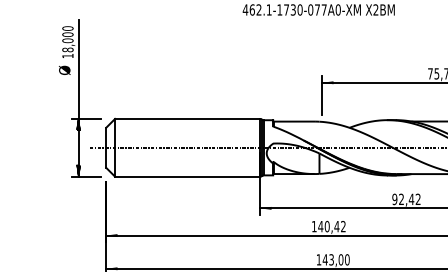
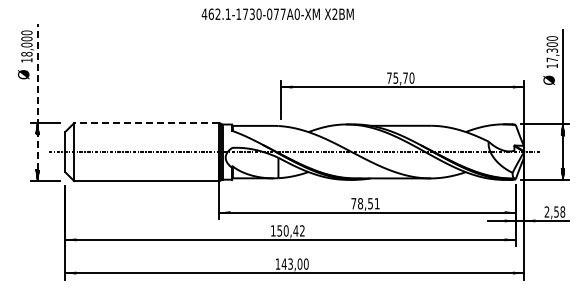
line: (78, 98) -> (37, 102), solid -> dashed
line: (187, 119) -> (146, 123), solid -> dashed
text: (406, 199) -> (365, 203), 92,42 -> 78,51
text: (320, 226) -> (279, 230), 140,42 -> 150,42

